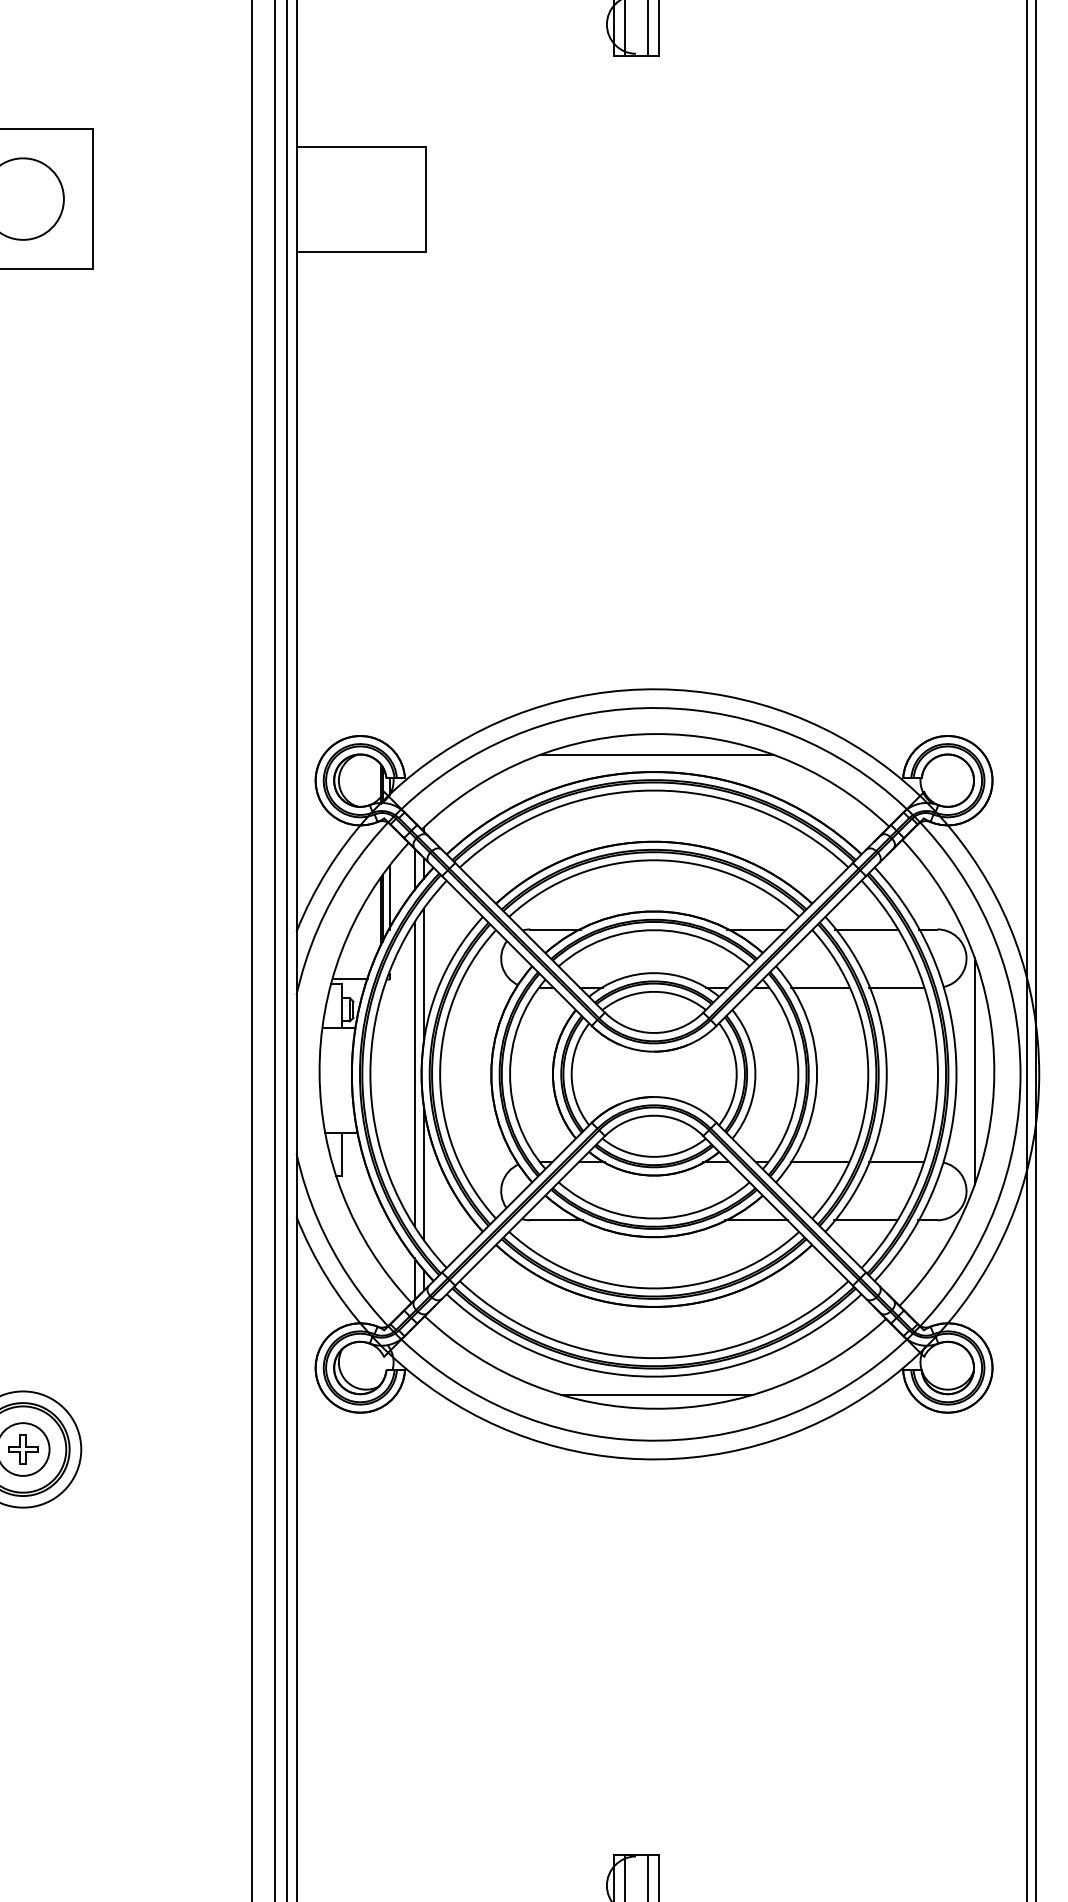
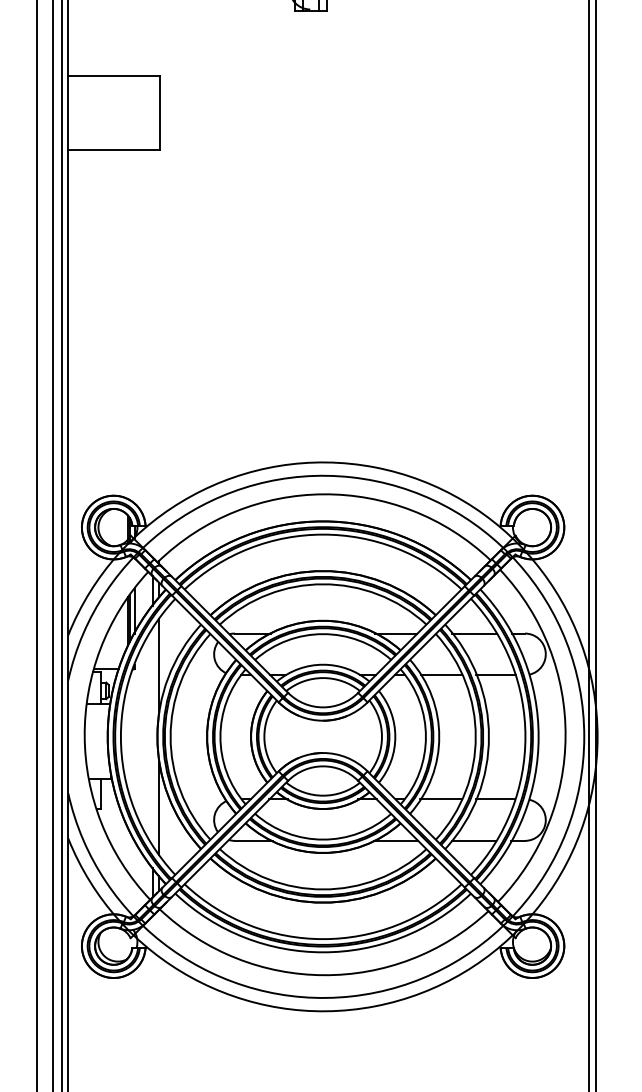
line: (656, 755) -> (324, 509), removed
line: (974, 1071) -> (551, 734), removed
line: (415, 1074) -> (153, 736), removed
line: (656, 1394) -> (324, 965), removed

